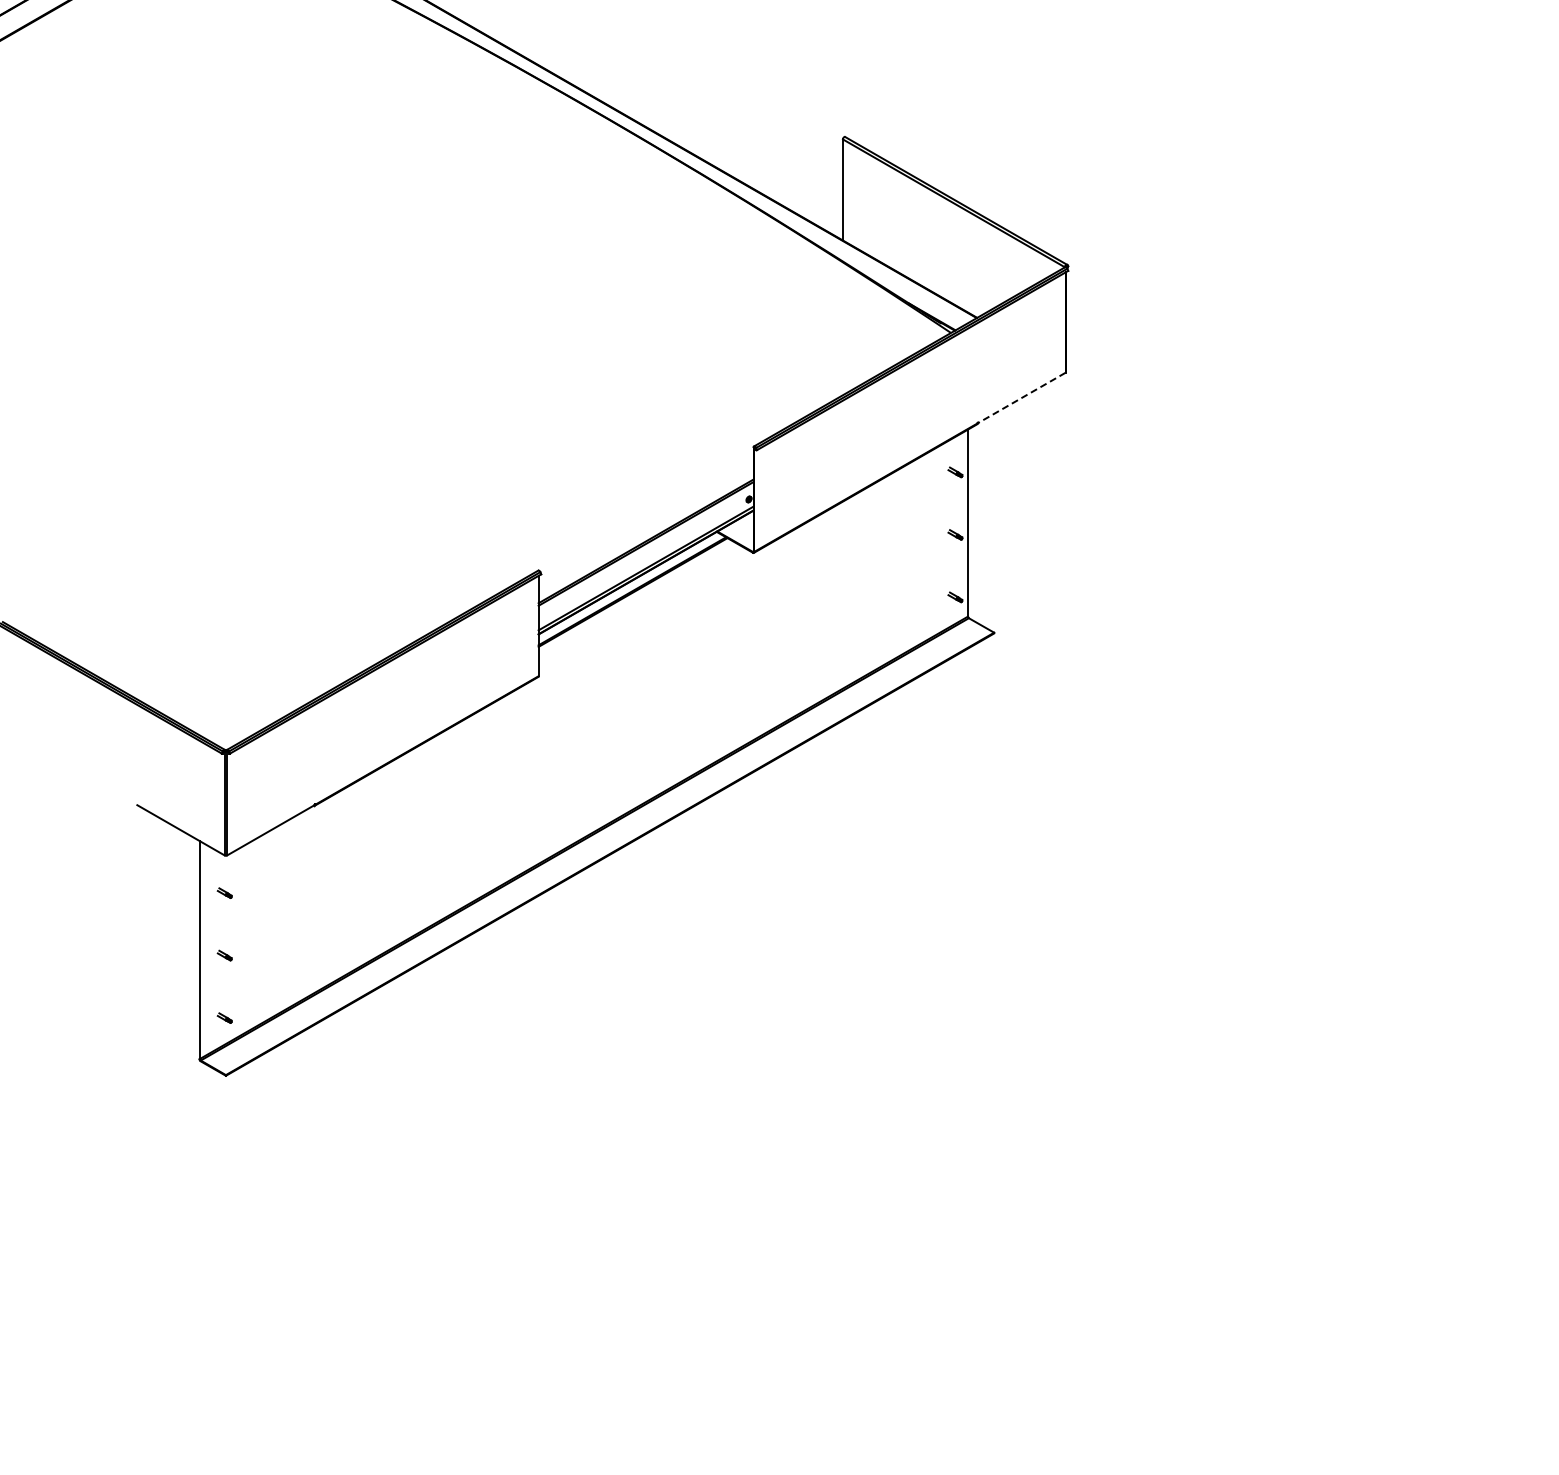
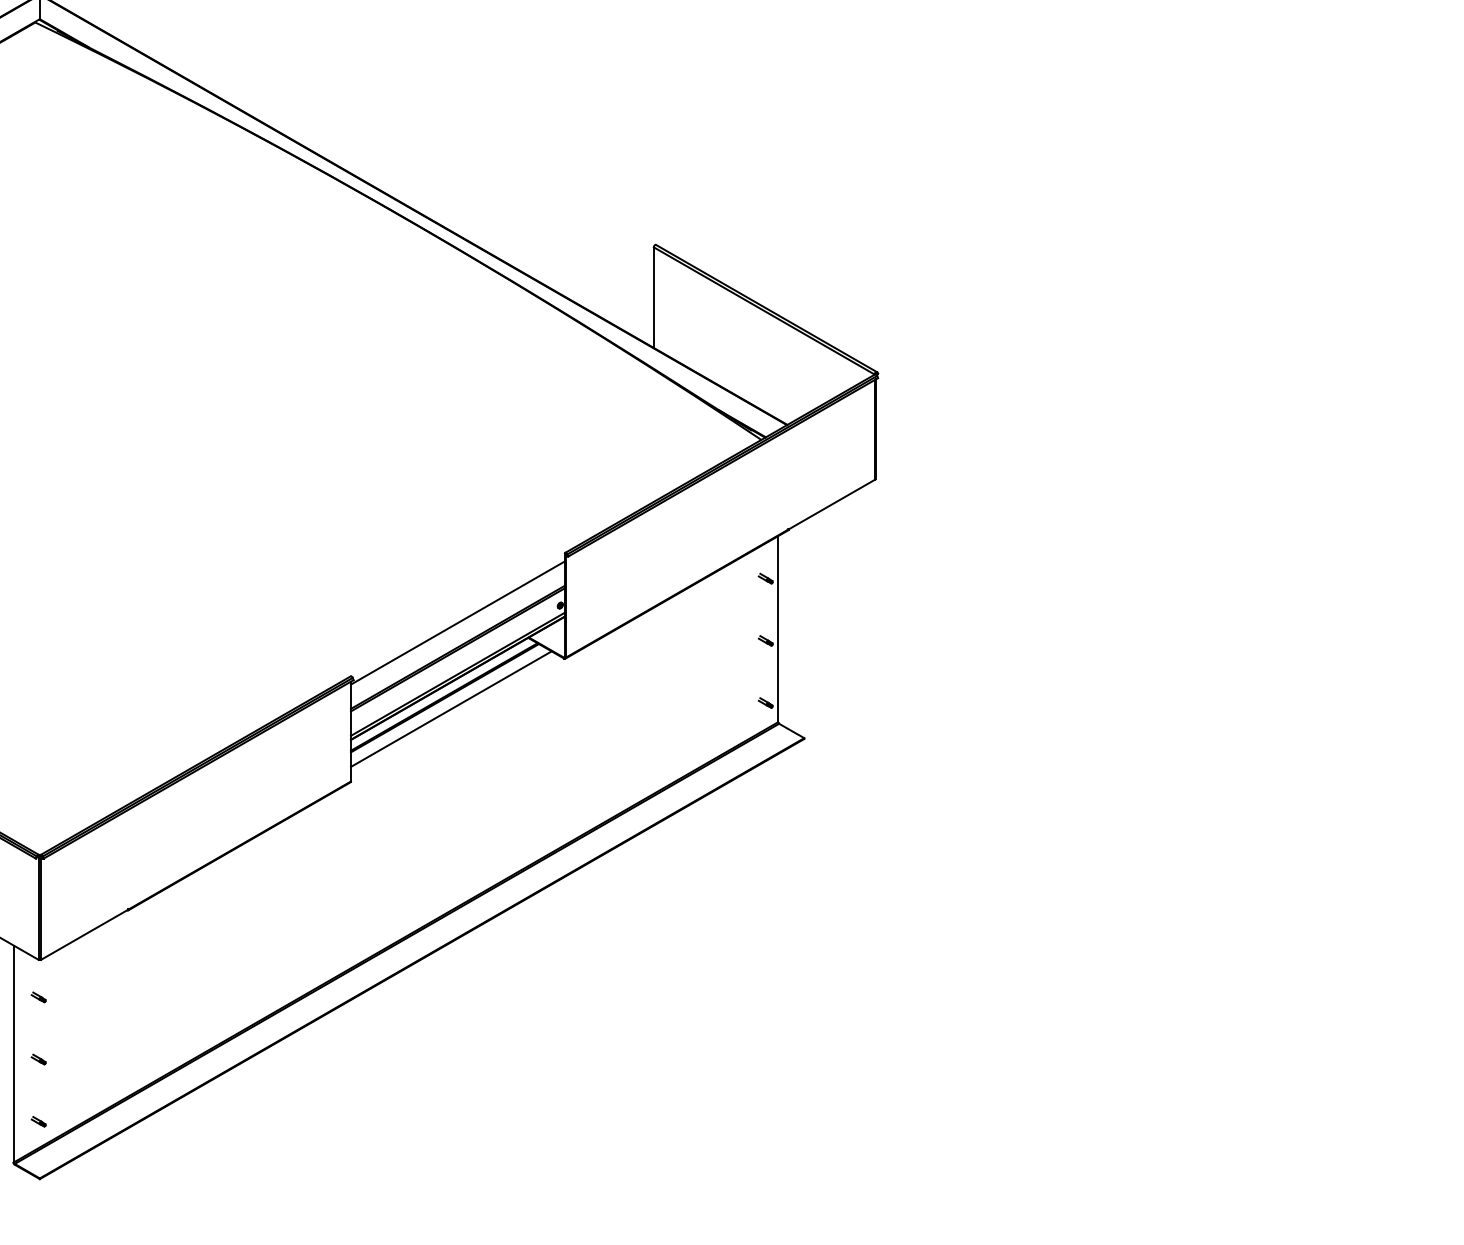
line: (1021, 398) -> (831, 505), dashed -> solid
line: (645, 516) -> (457, 622), added
line: (639, 603) -> (451, 709), added

